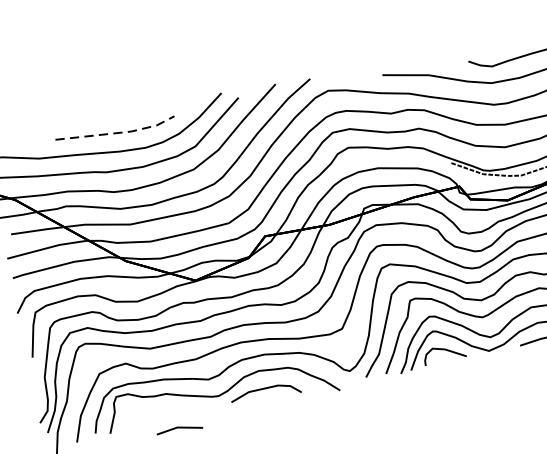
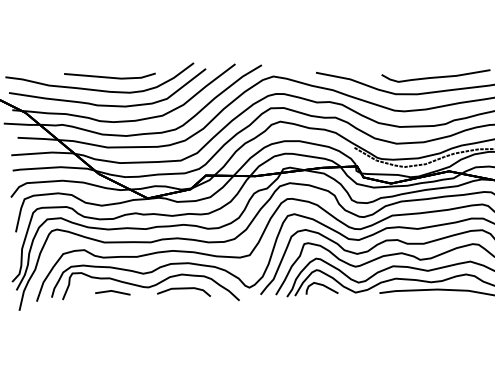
line: (117, 132) -> (111, 77), dashed -> solid
line: (178, 428) -> (112, 291), moved

